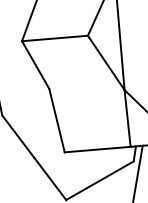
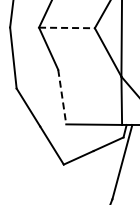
line: (54, 38) -> (66, 27), solid -> dashed
line: (57, 121) -> (62, 97), solid -> dashed

